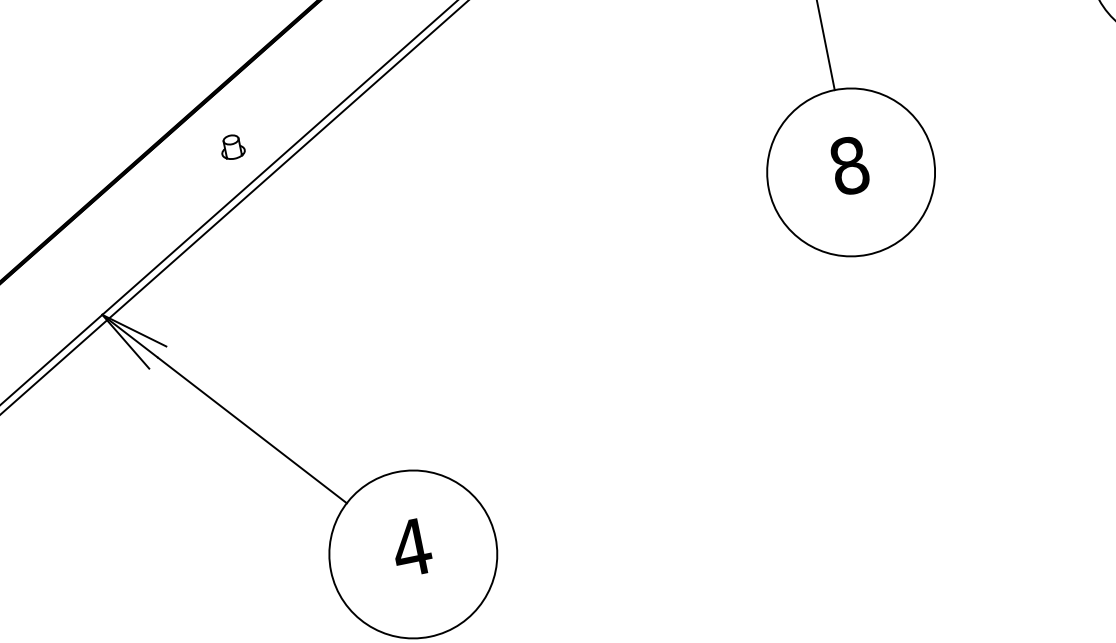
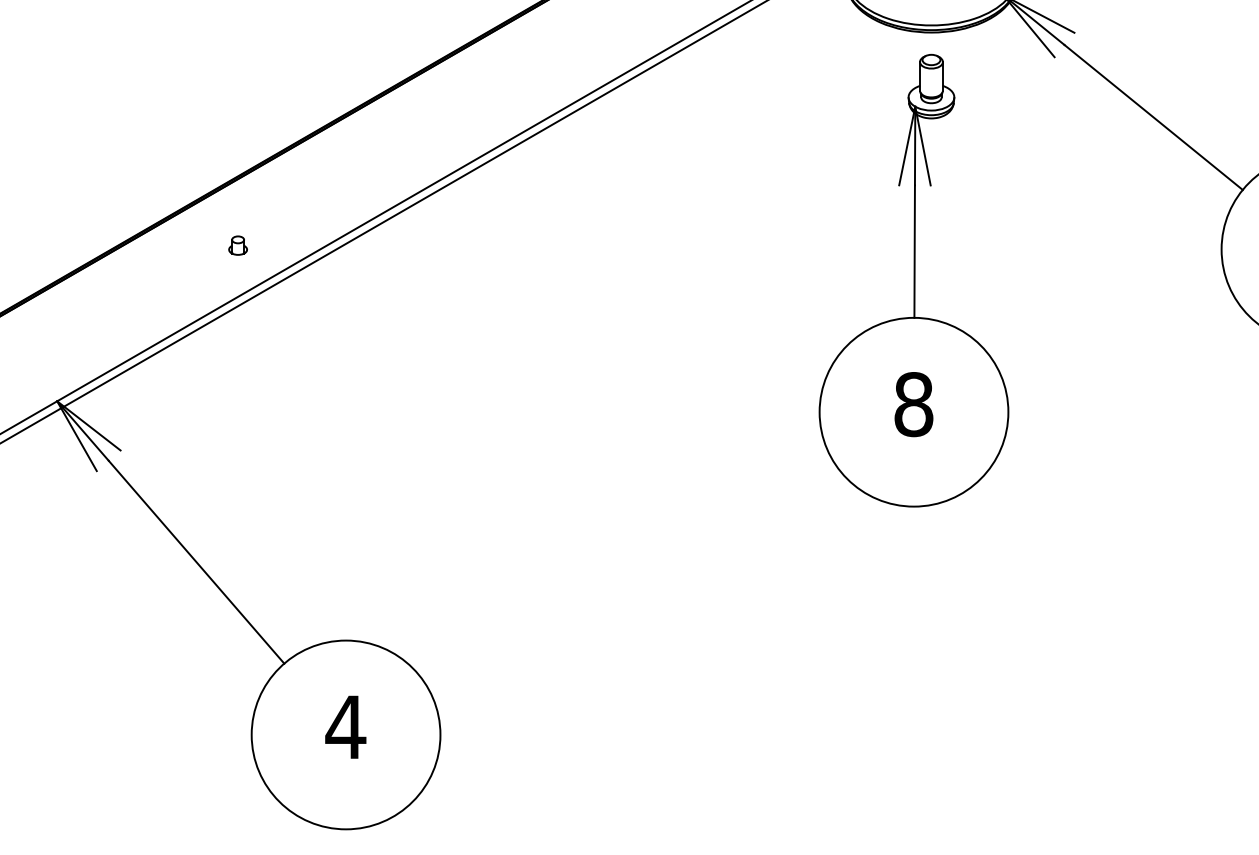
part: (231, 147) -> (237, 245), size x0.7

